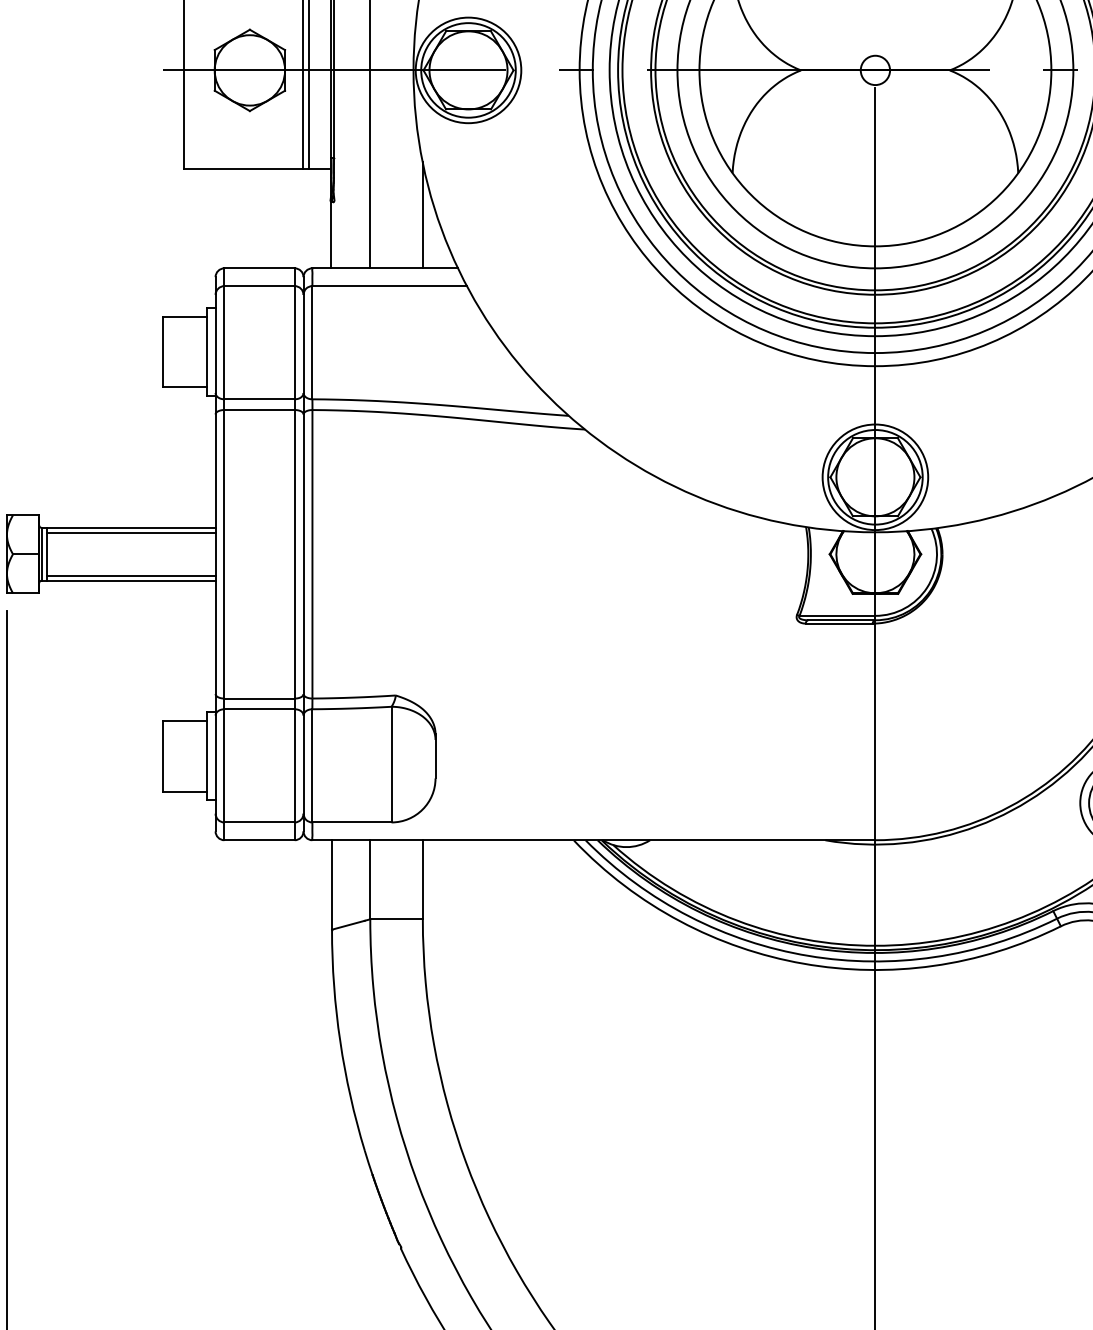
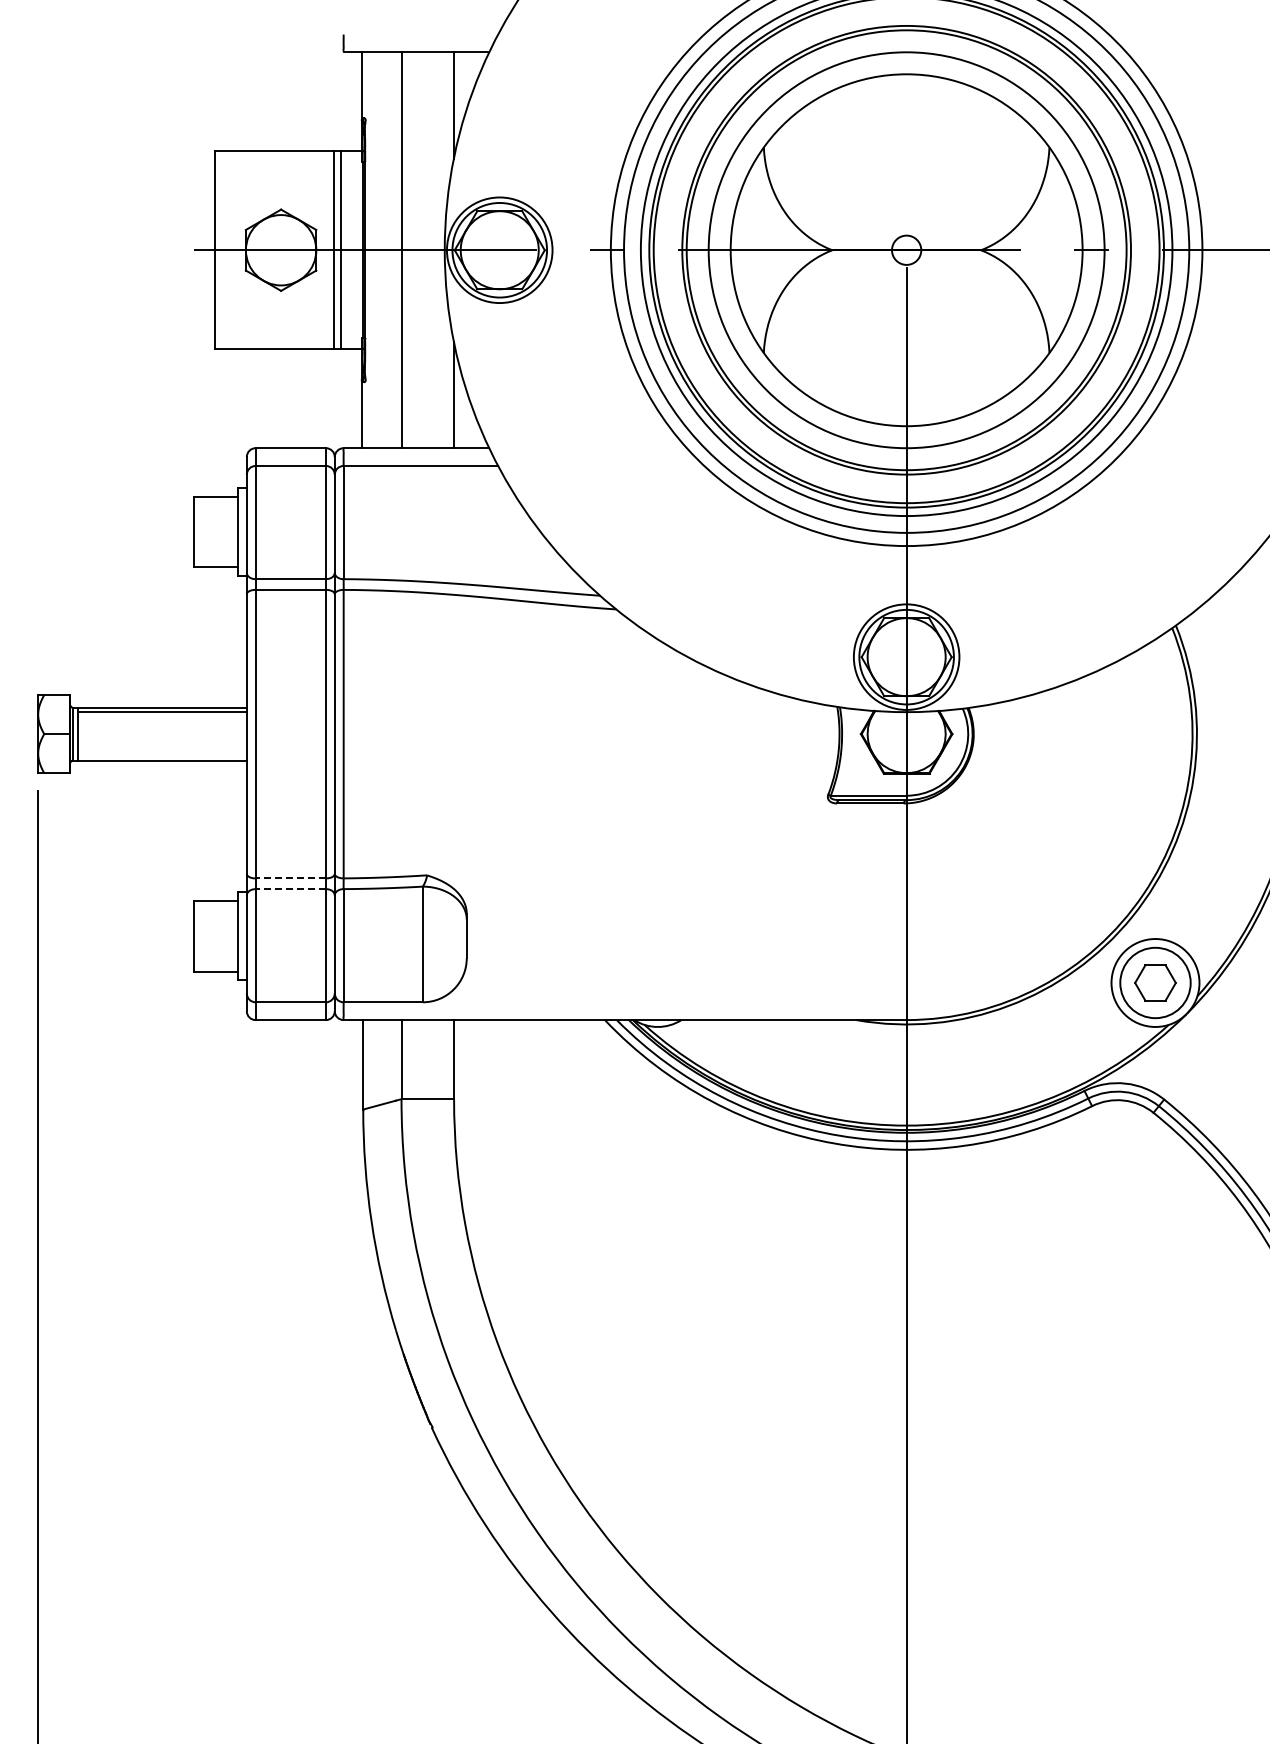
line: (131, 575) -> (162, 755), removed
line: (259, 698) -> (290, 878), solid -> dashed
line: (259, 709) -> (290, 889), solid -> dashed

